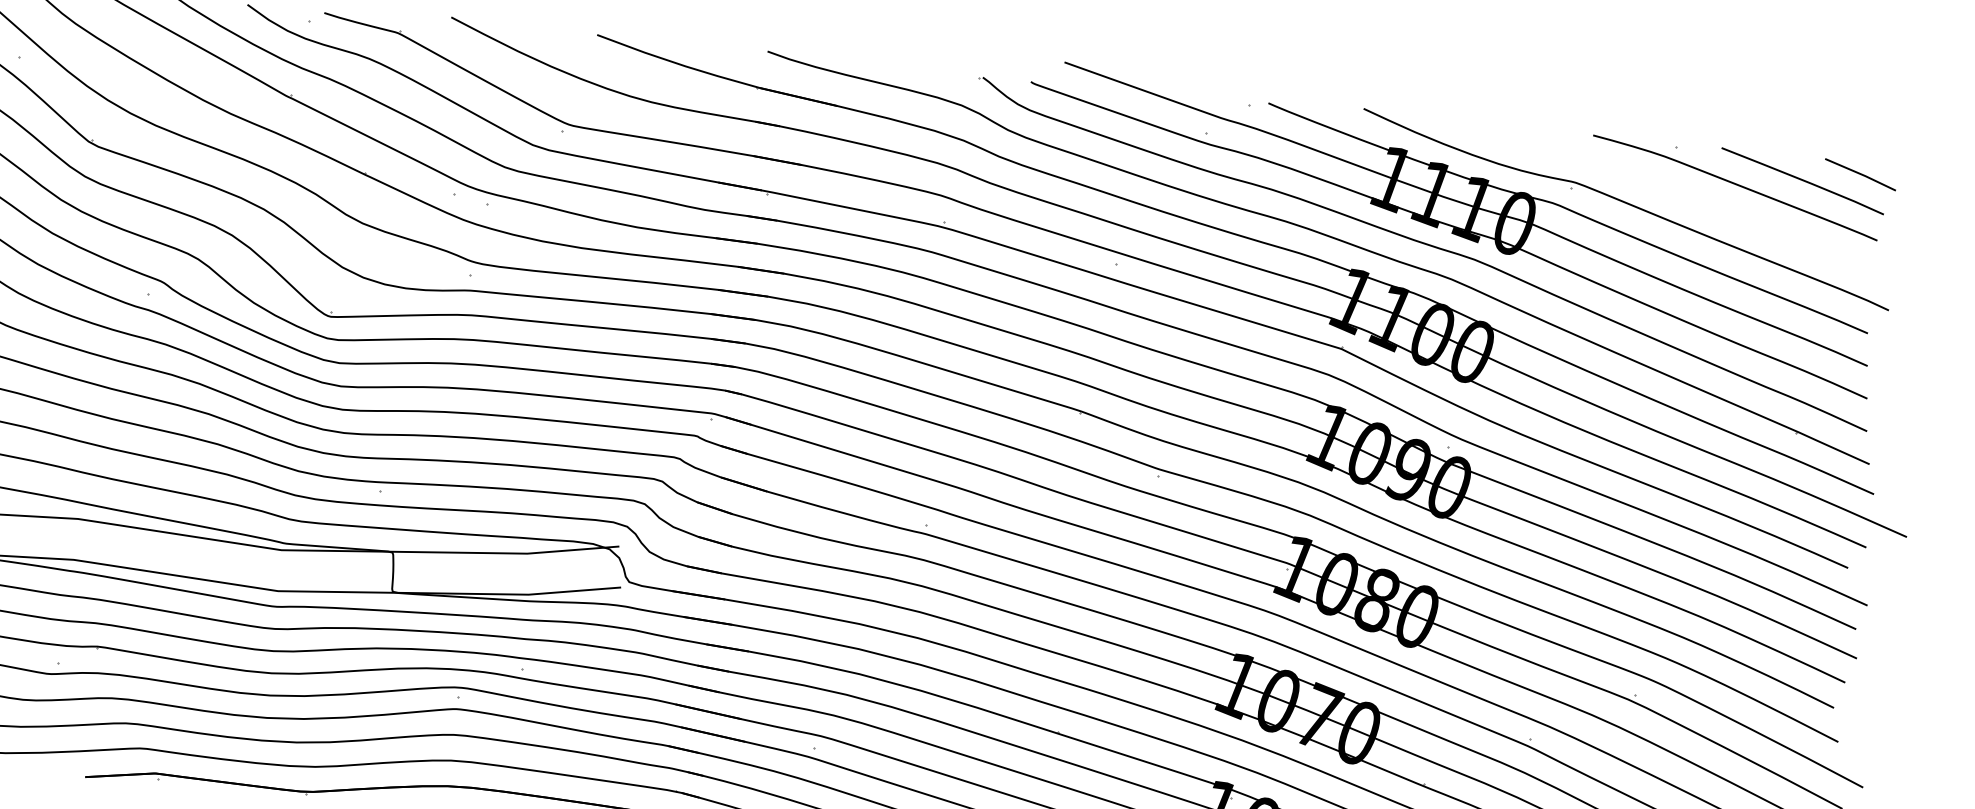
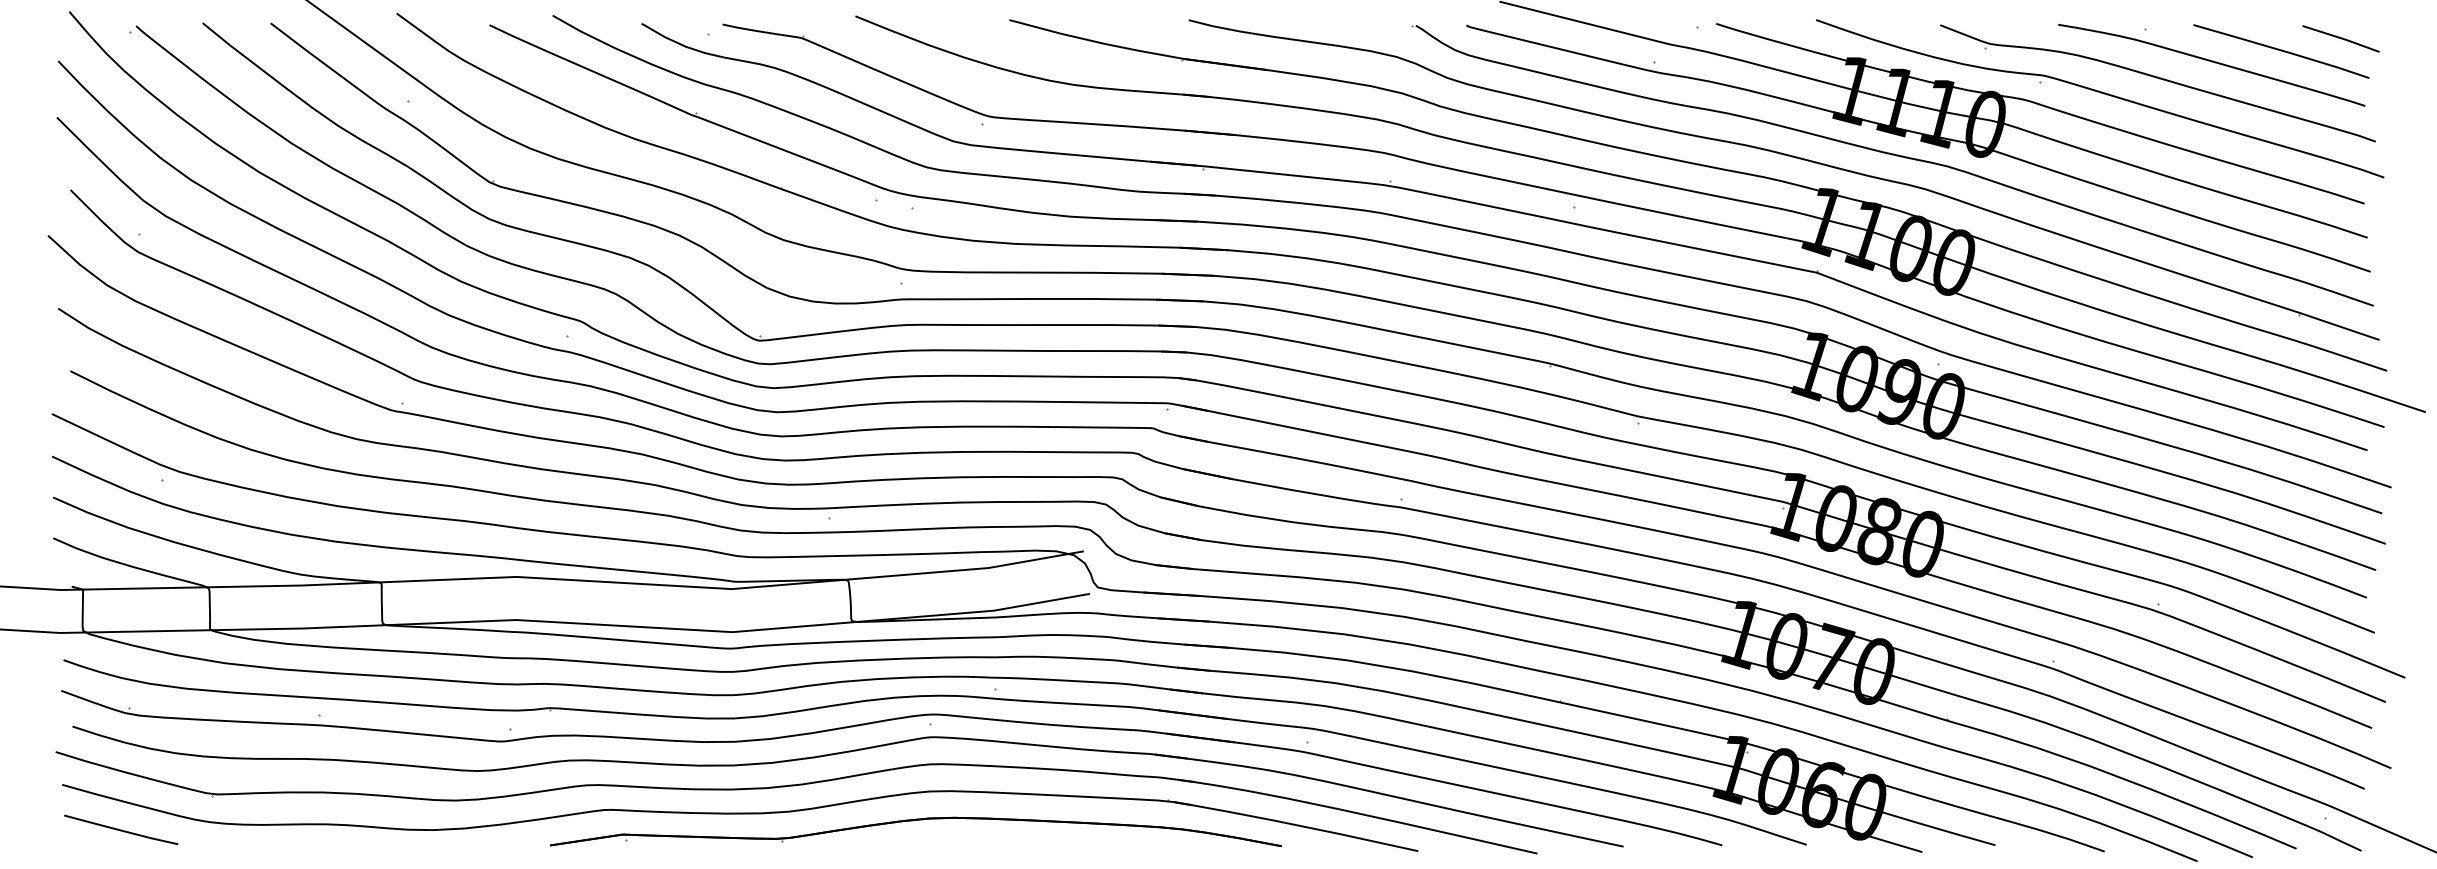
part: (1682, 200) -> (2157, 83), added

